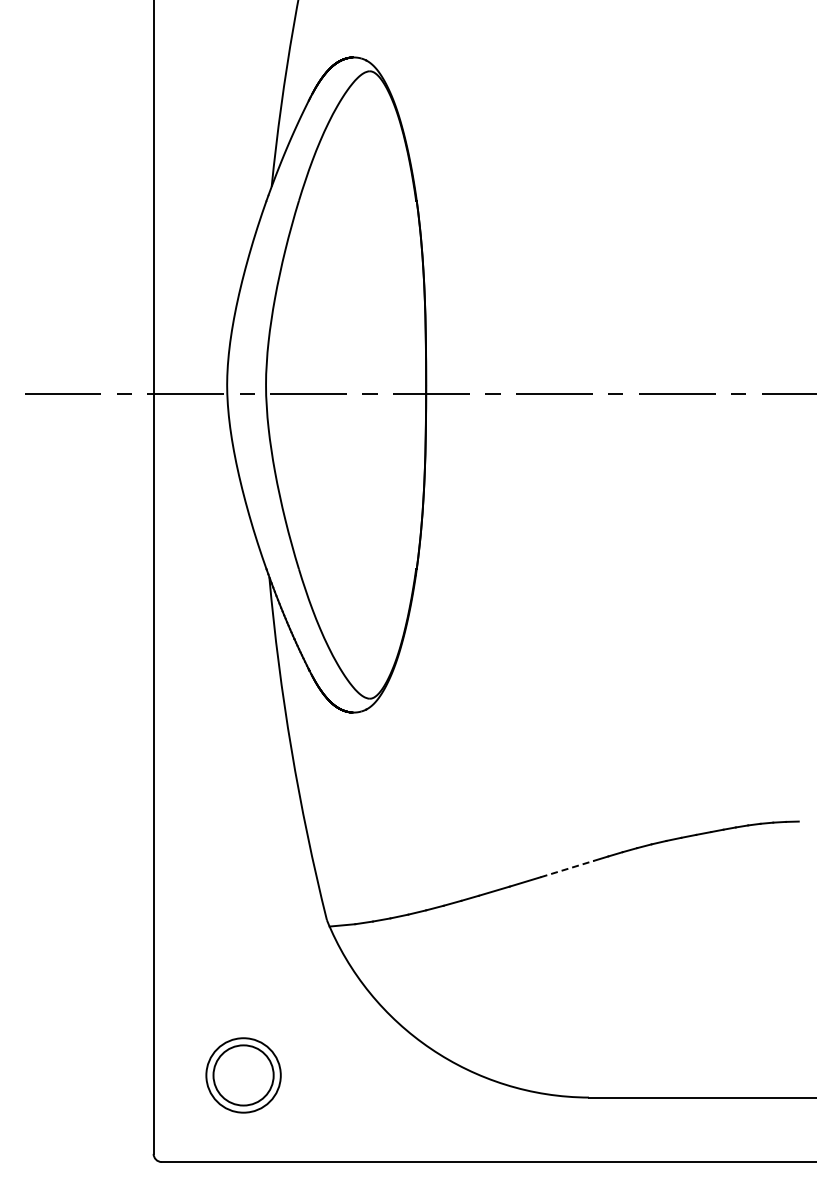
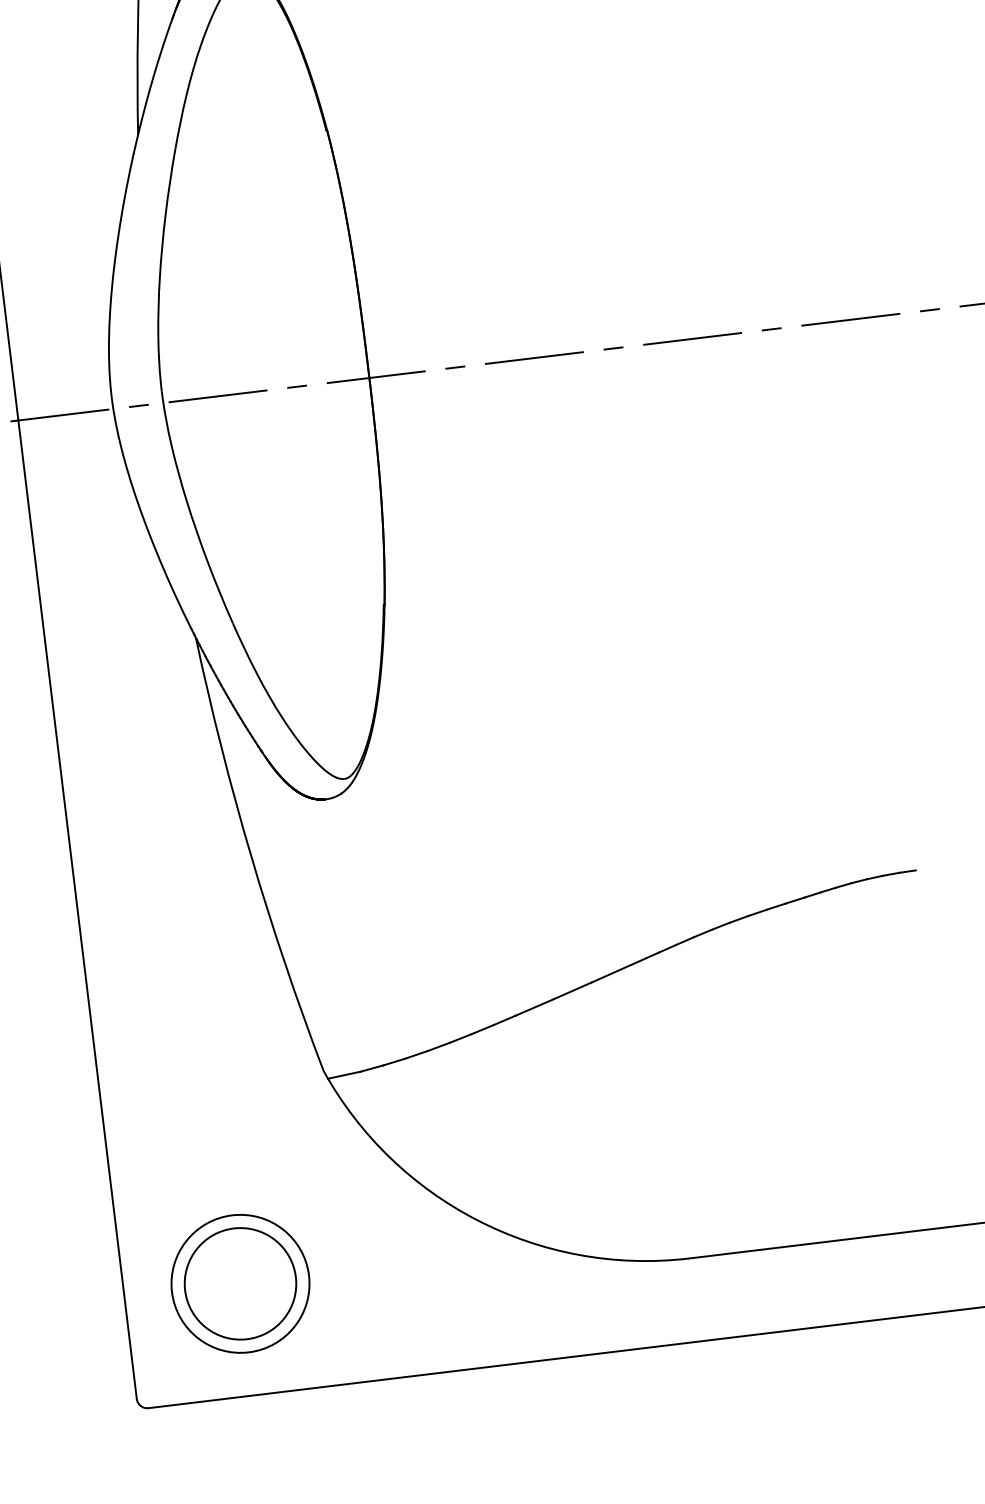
line: (567, 869) -> (625, 968), dashed -> solid
part: (243, 1075) -> (240, 1283), size x1.43

